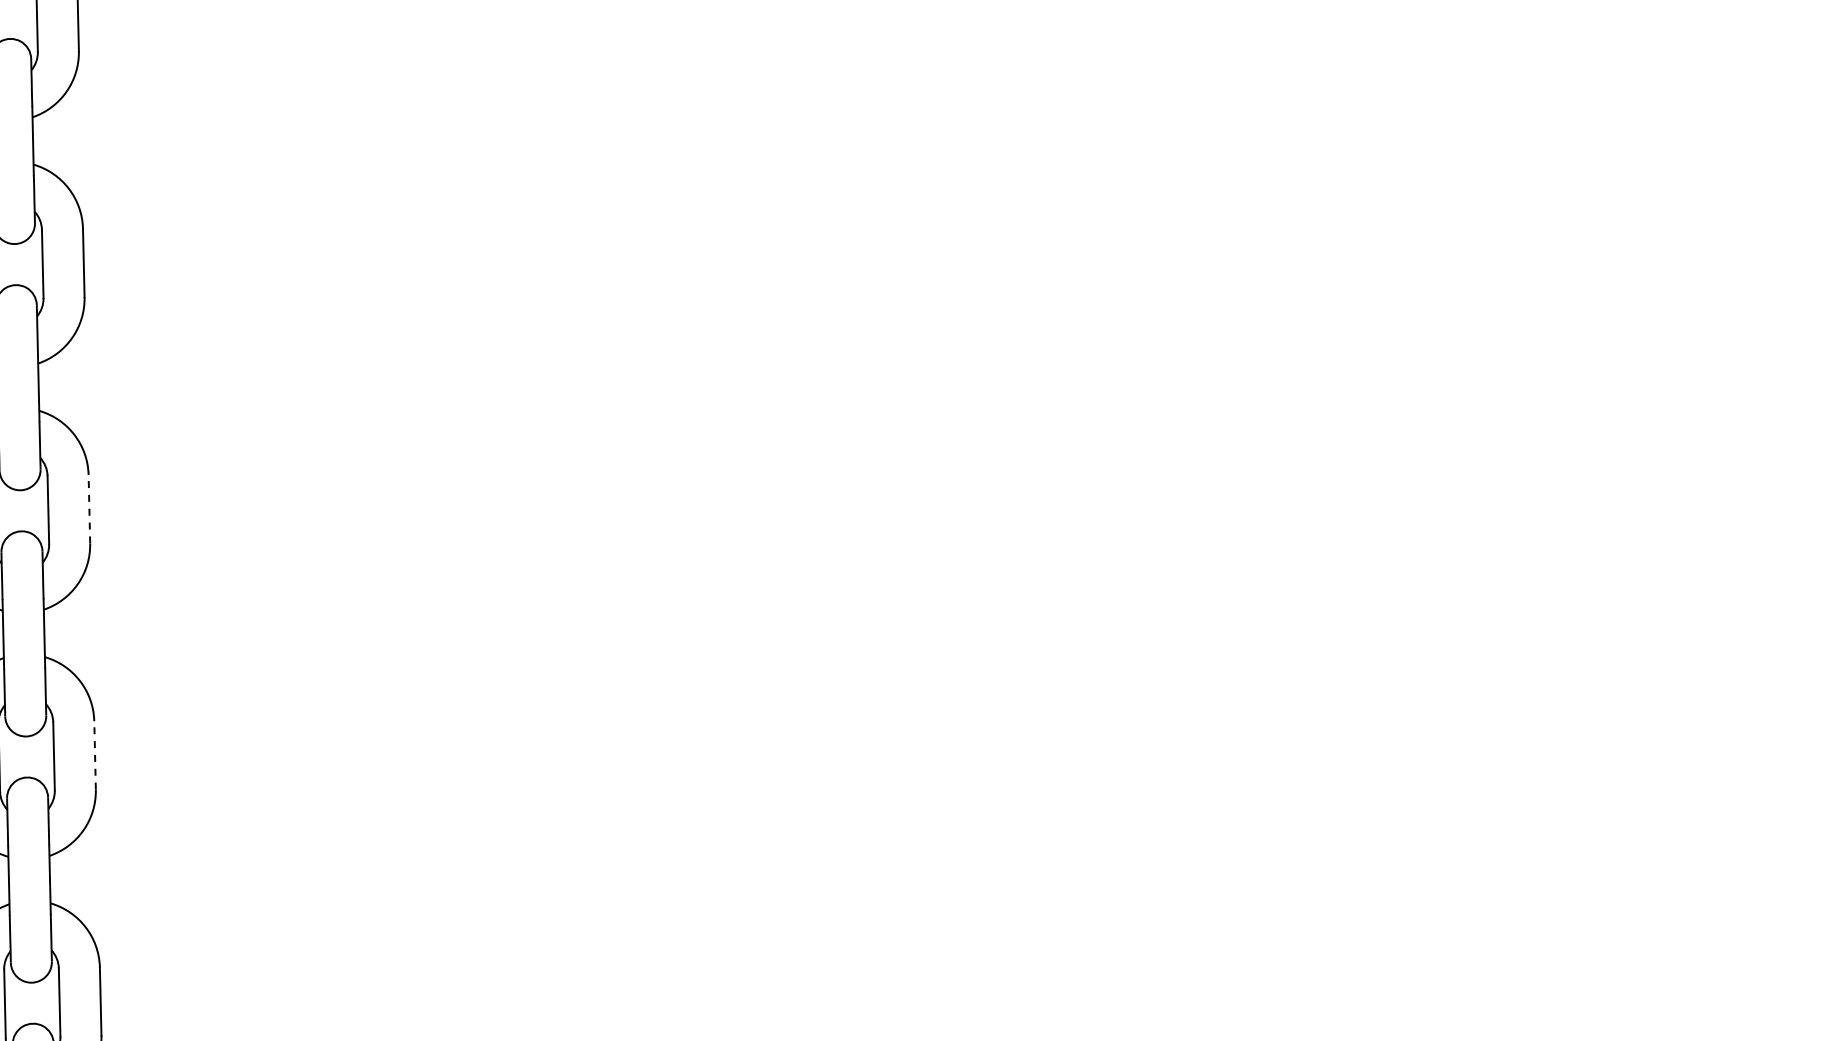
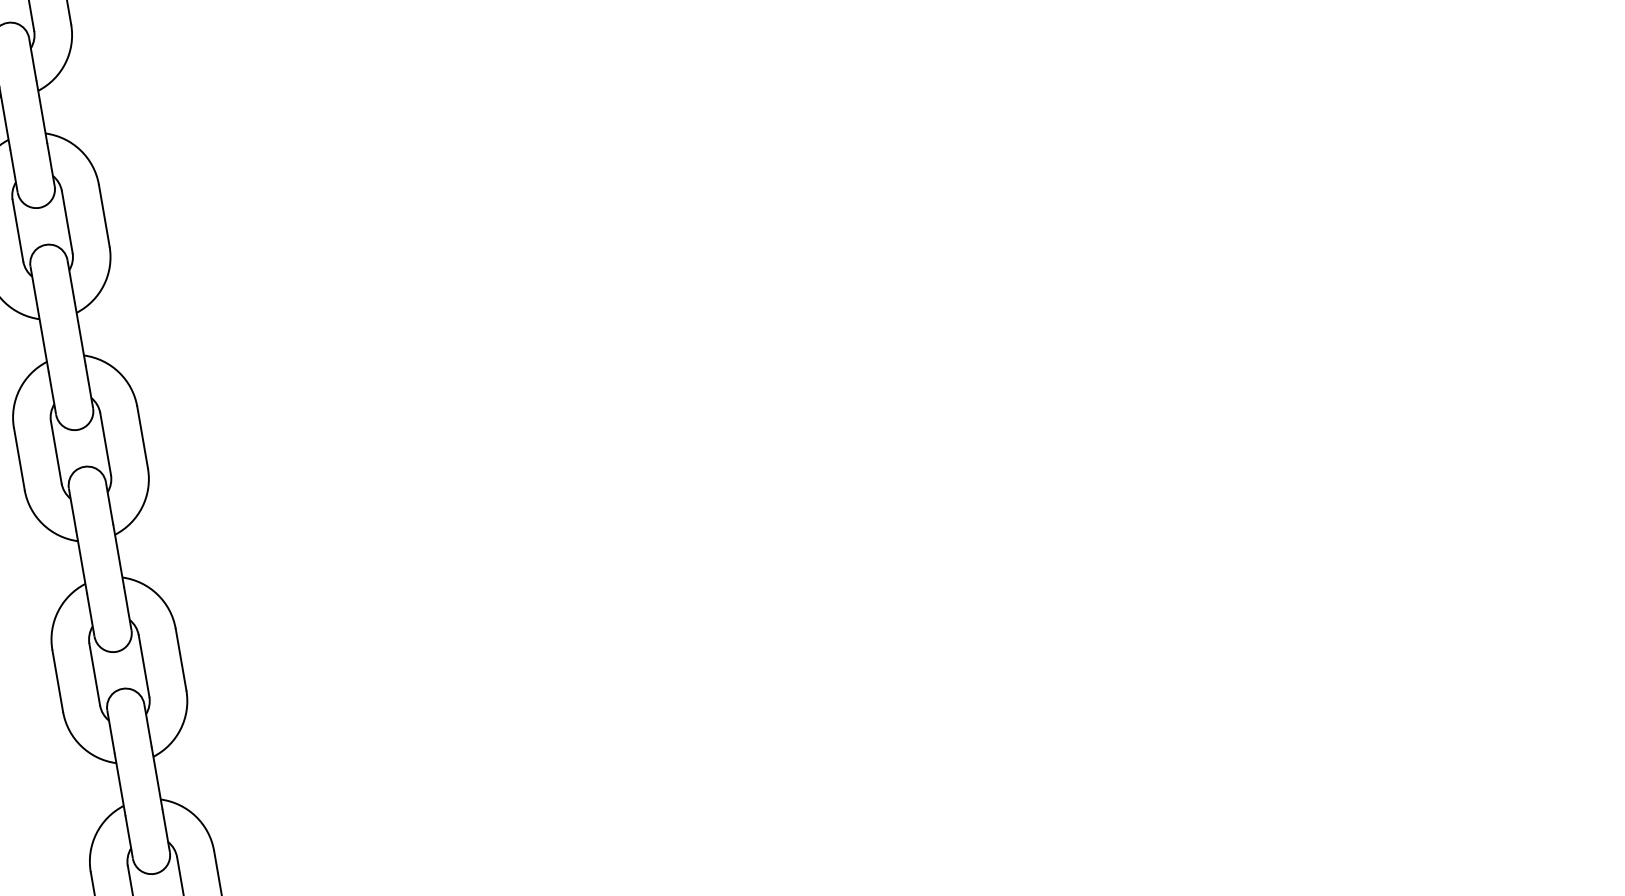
line: (89, 508) -> (142, 437), dashed -> solid
line: (95, 754) -> (181, 658), dashed -> solid

